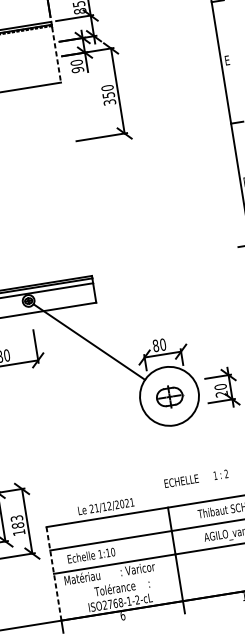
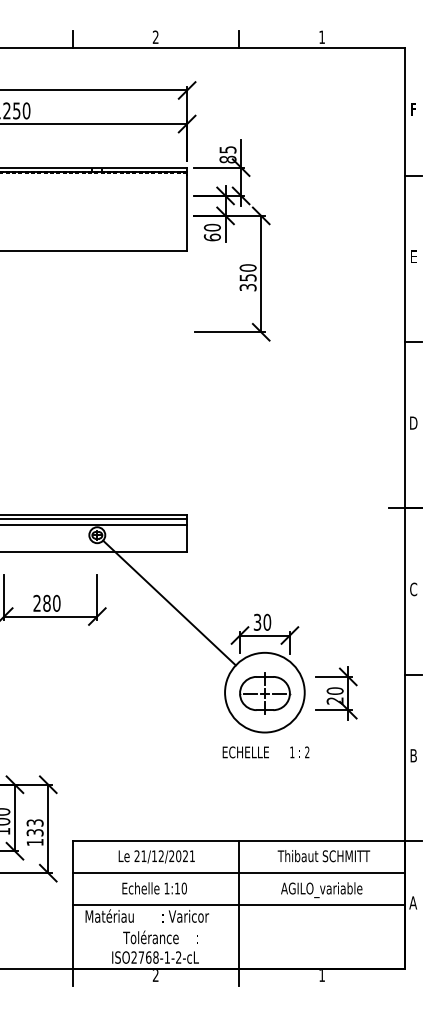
line: (56, 54) -> (187, 212), dashed -> solid
text: (77, 70) -> (211, 237), 90 -> 60
text: (155, 345) -> (257, 621), 80 -> 30
part: (170, 396) -> (265, 693), size x1.43
text: (195, 478) -> (265, 752), moved
text: (105, 506) -> (156, 856), moved
text: (17, 525) -> (34, 832), 183 -> 133
text: (91, 555) -> (154, 888), moved
line: (53, 573) -> (72, 904), dashed -> solid
text: (122, 615) -> (155, 975), 6 -> 2

